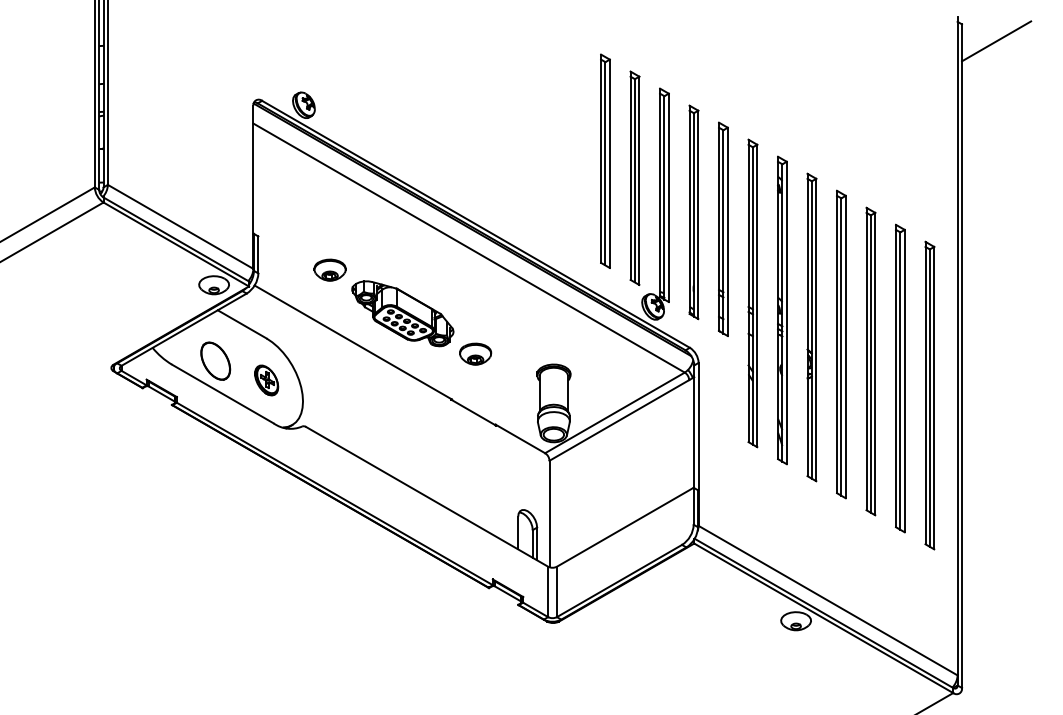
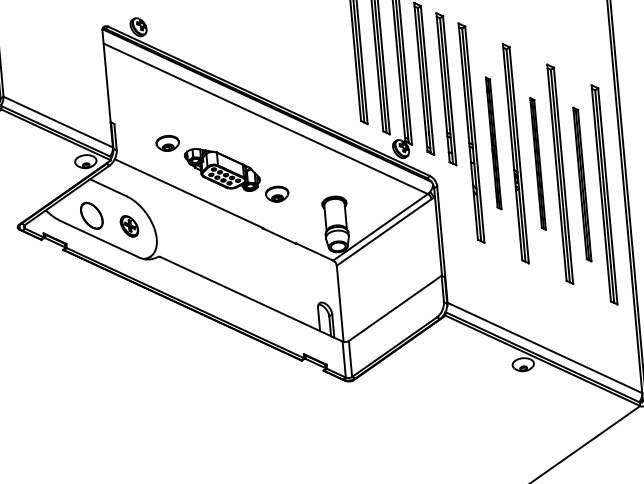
part: (782, 310) -> (493, 143), size x0.6
part: (841, 344) -> (538, 163), size x0.6
part: (900, 378) -> (582, 184), size x0.7

